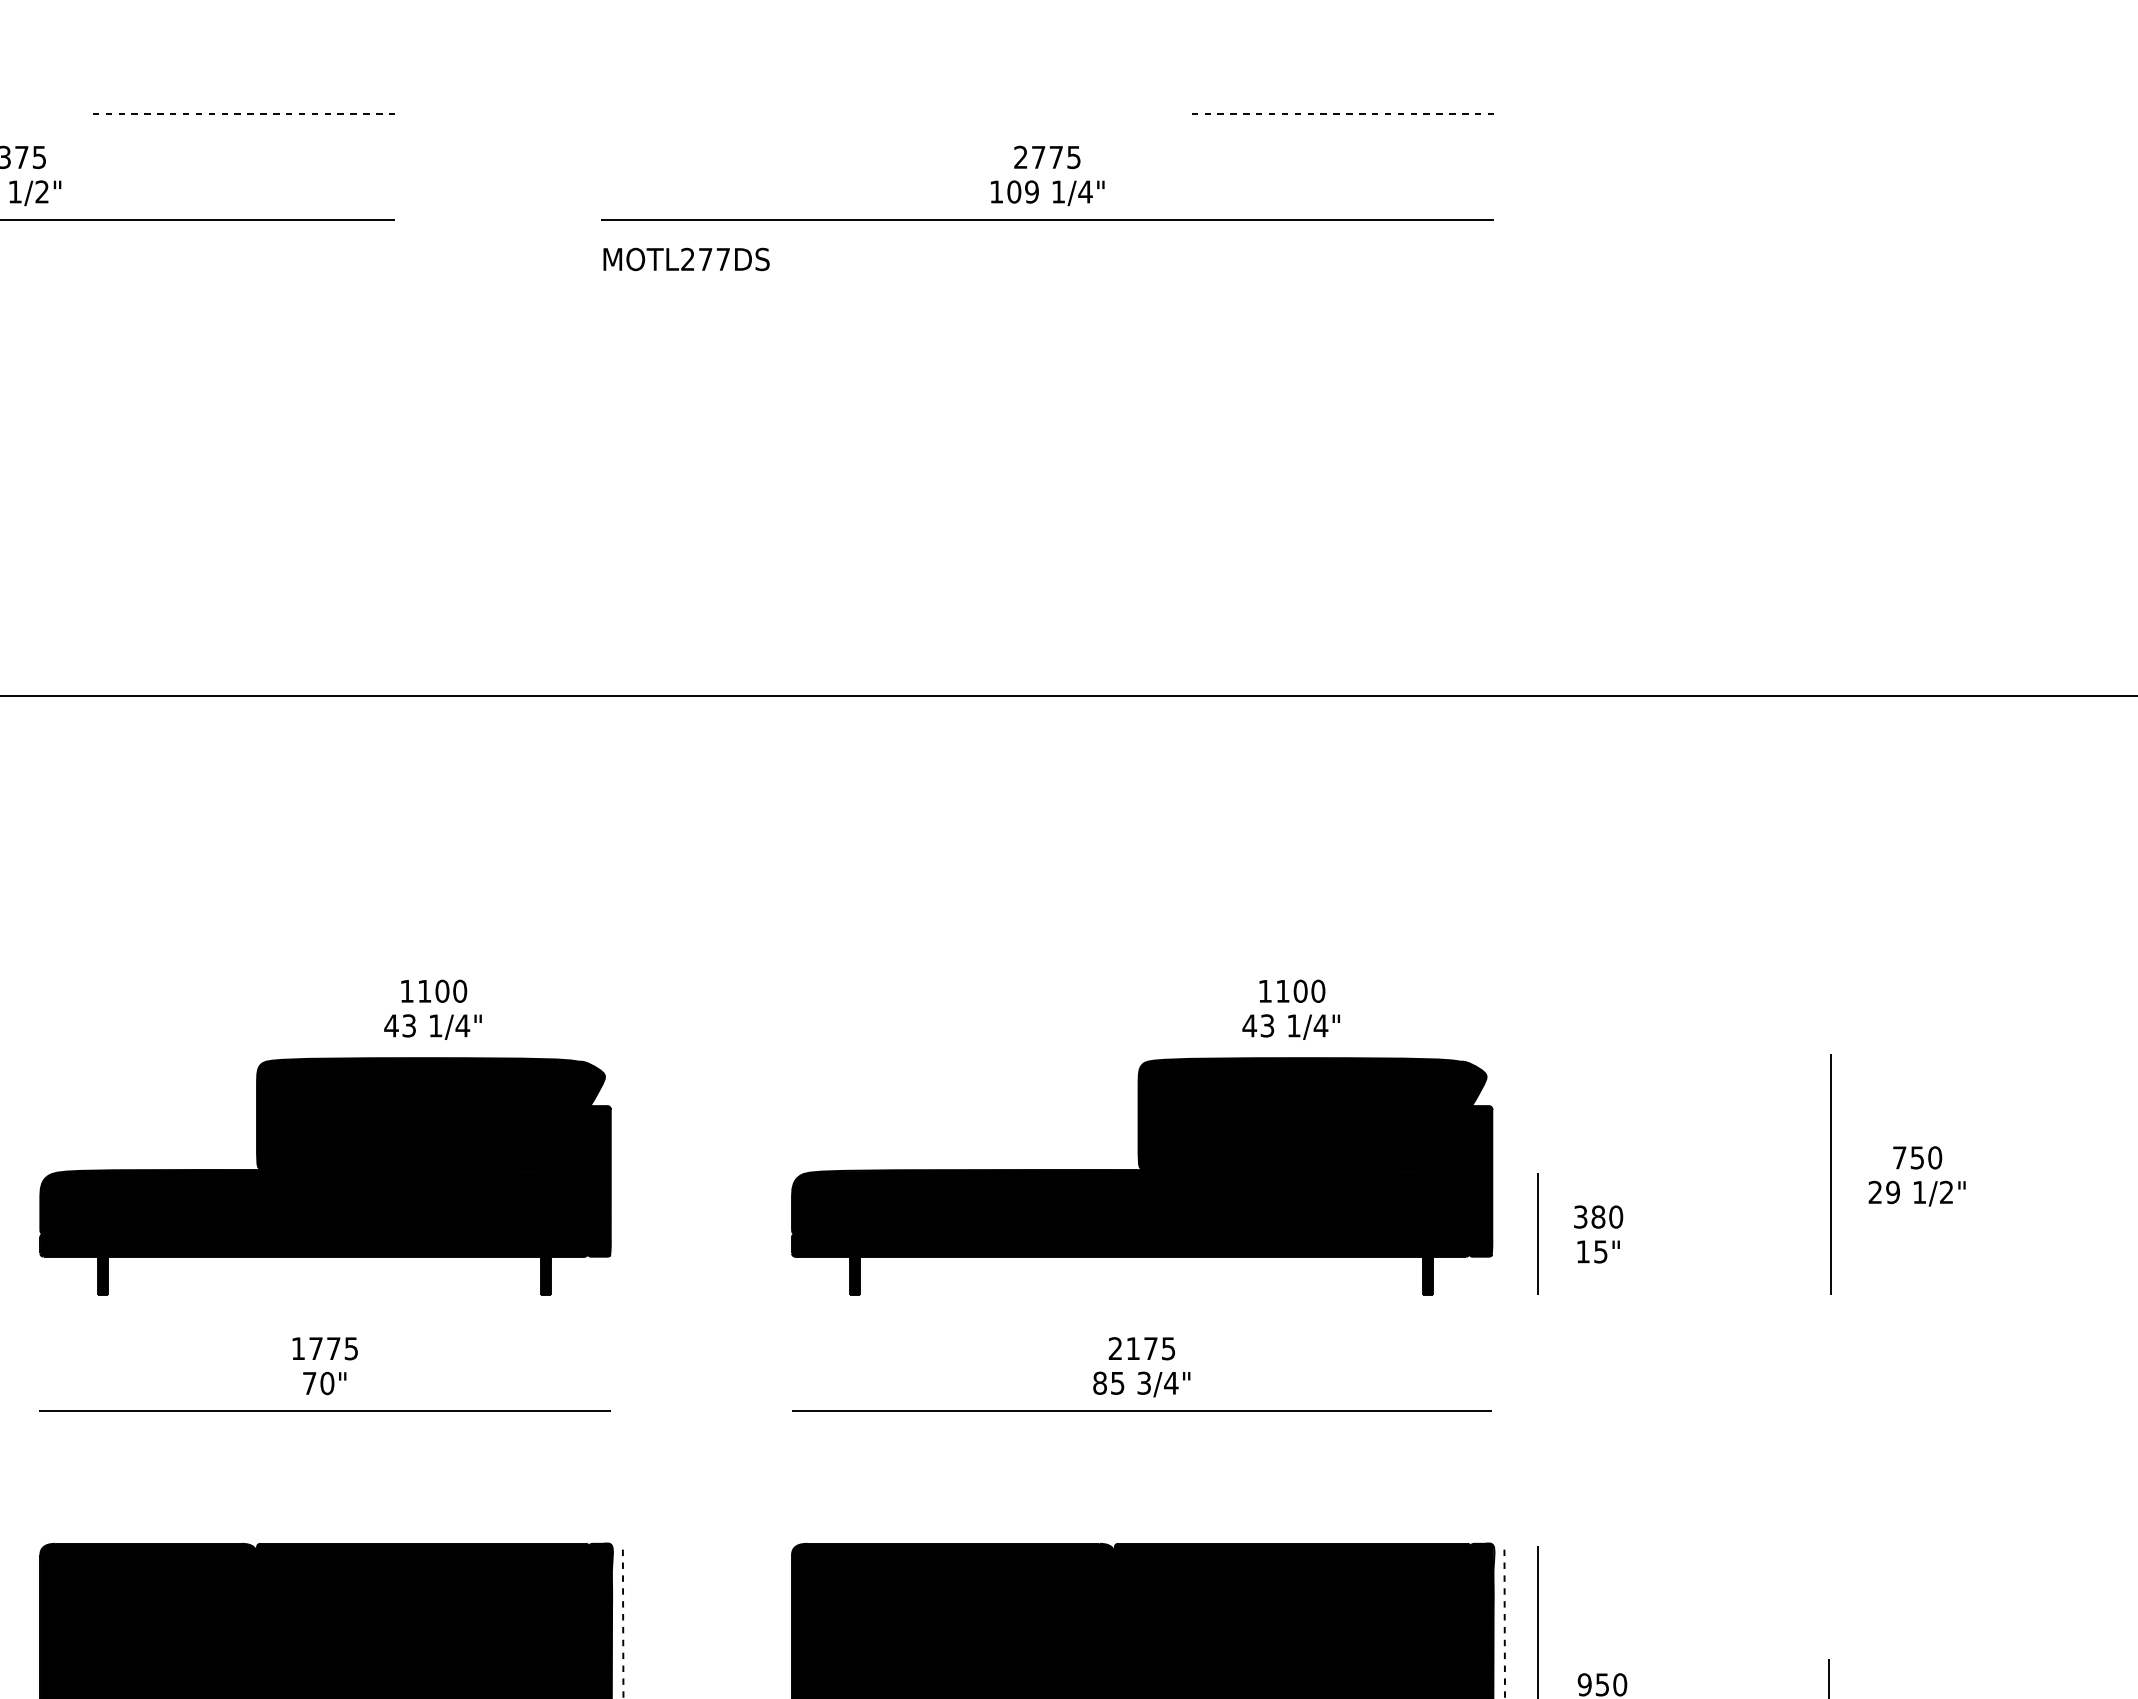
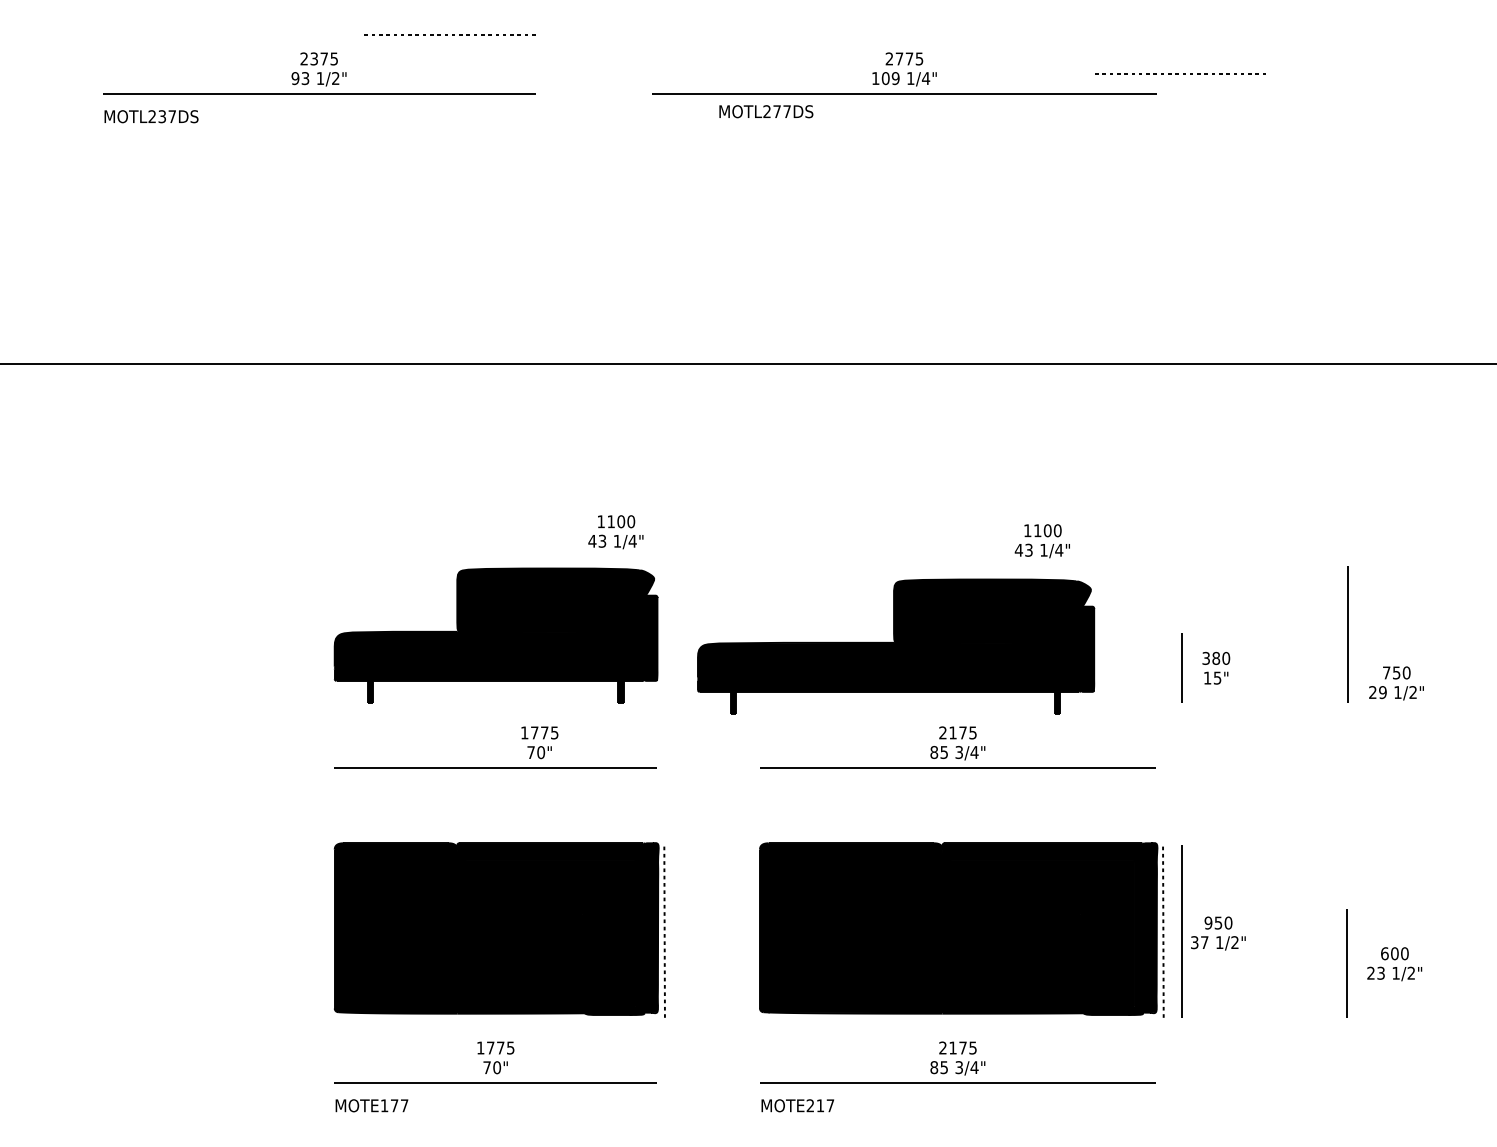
line: (1339, 114) -> (1178, 73), moved
text: (686, 259) -> (766, 111), moved
text: (432, 1010) -> (615, 532), moved
part: (1142, 1176) -> (896, 646), moved
text: (1917, 1176) -> (1396, 683), moved
text: (324, 1365) -> (539, 742), moved

